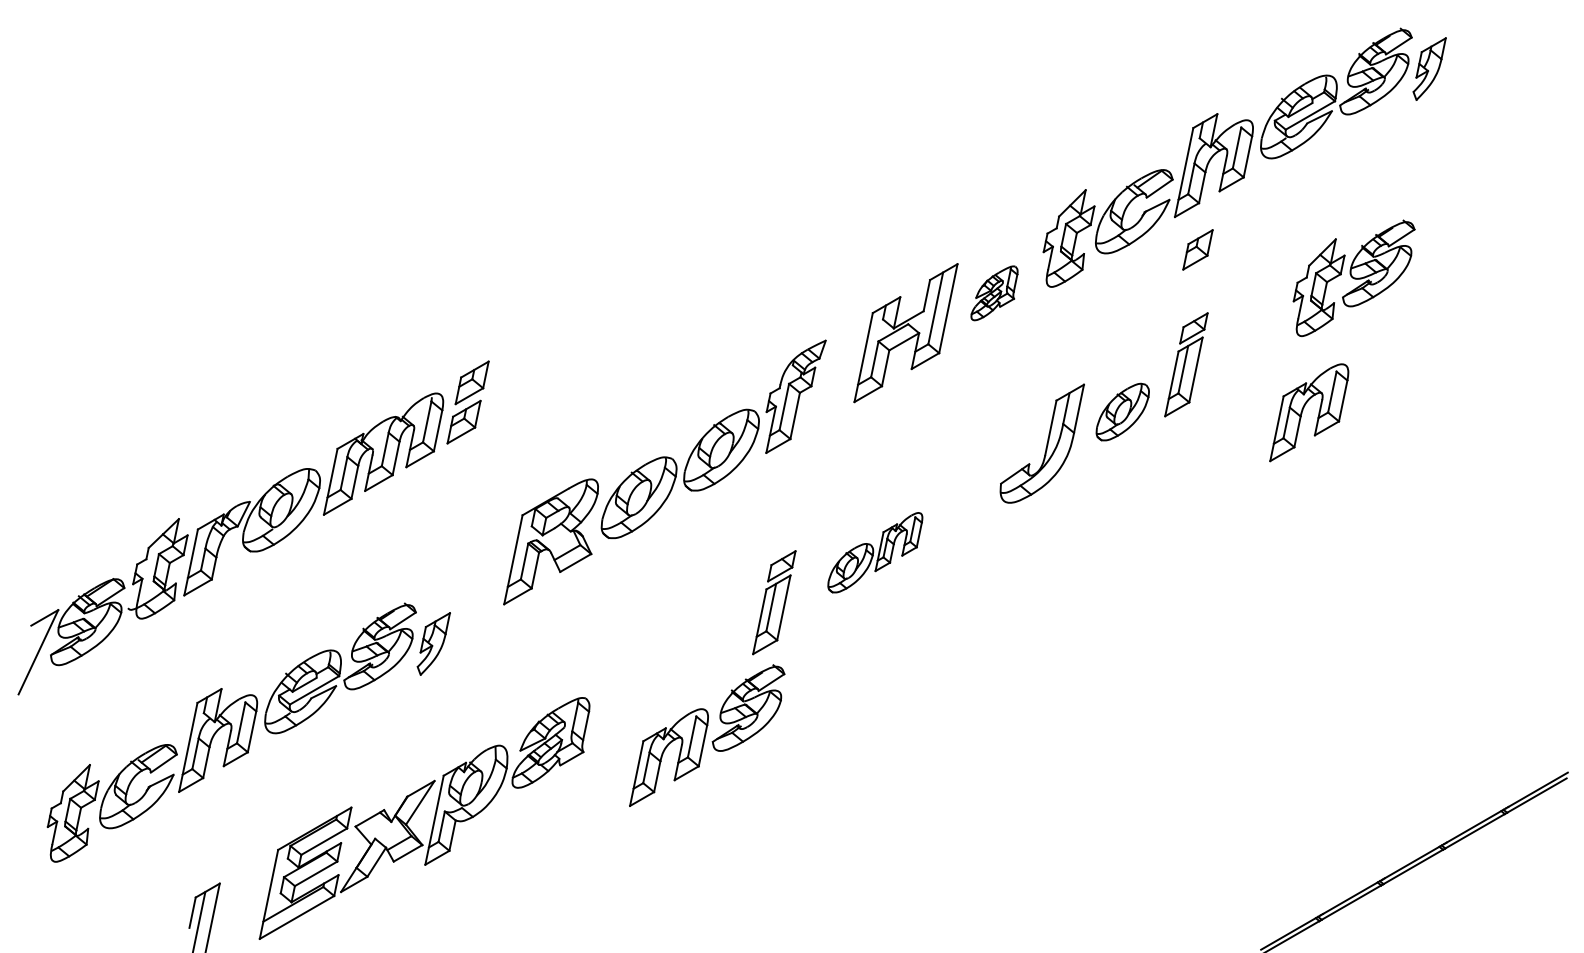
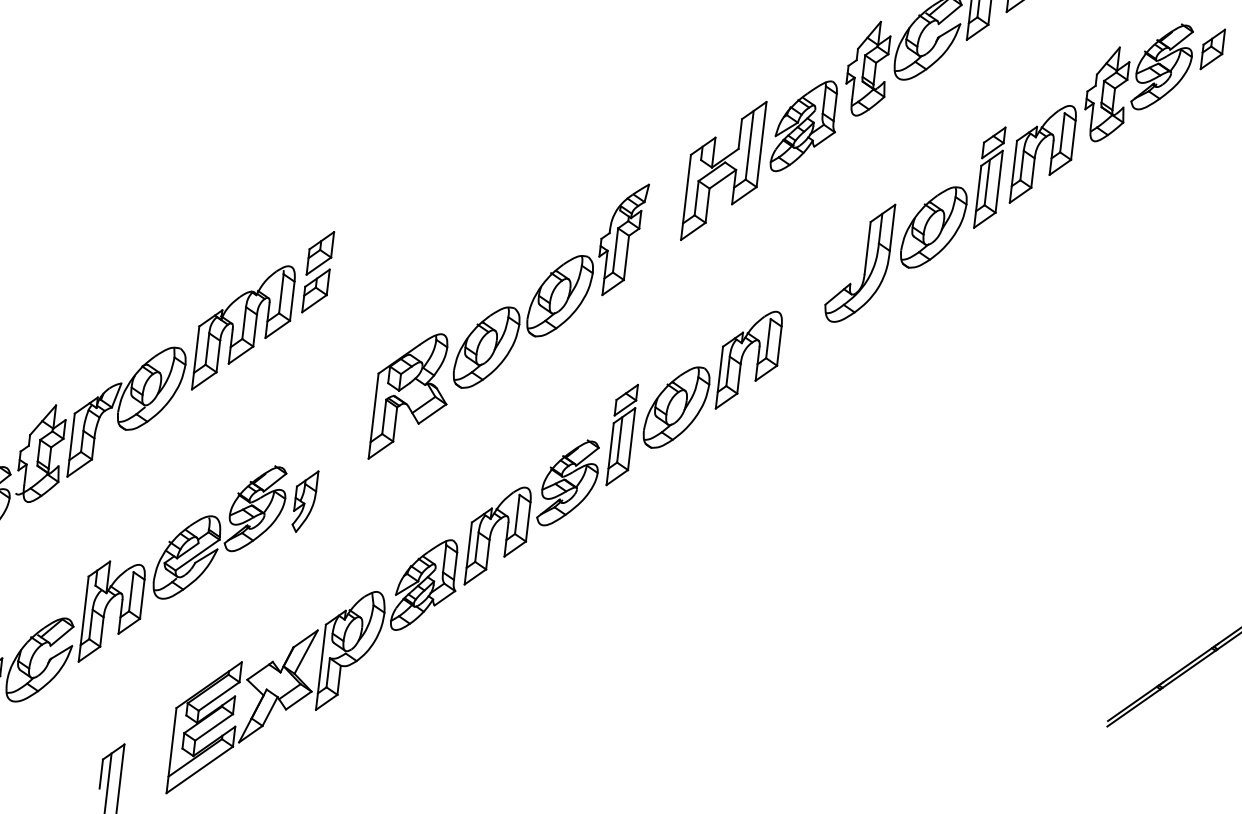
part: (1197, 249) -> (1212, 49), moved
part: (994, 293) -> (803, 126), size x1.67
part: (1303, 410) -> (1036, 152), moved
part: (1122, 411) -> (933, 226), size x1.43
part: (875, 552) -> (713, 379), size x1.67
part: (707, 735) -> (531, 511), moved

